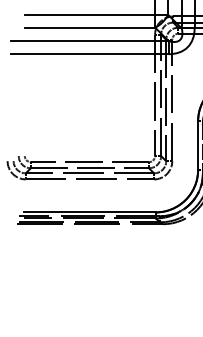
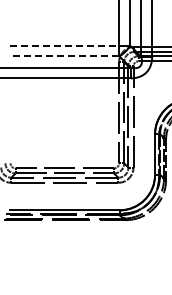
line: (90, 14) -> (65, 45), solid -> dashed
line: (89, 27) -> (64, 56), solid -> dashed

